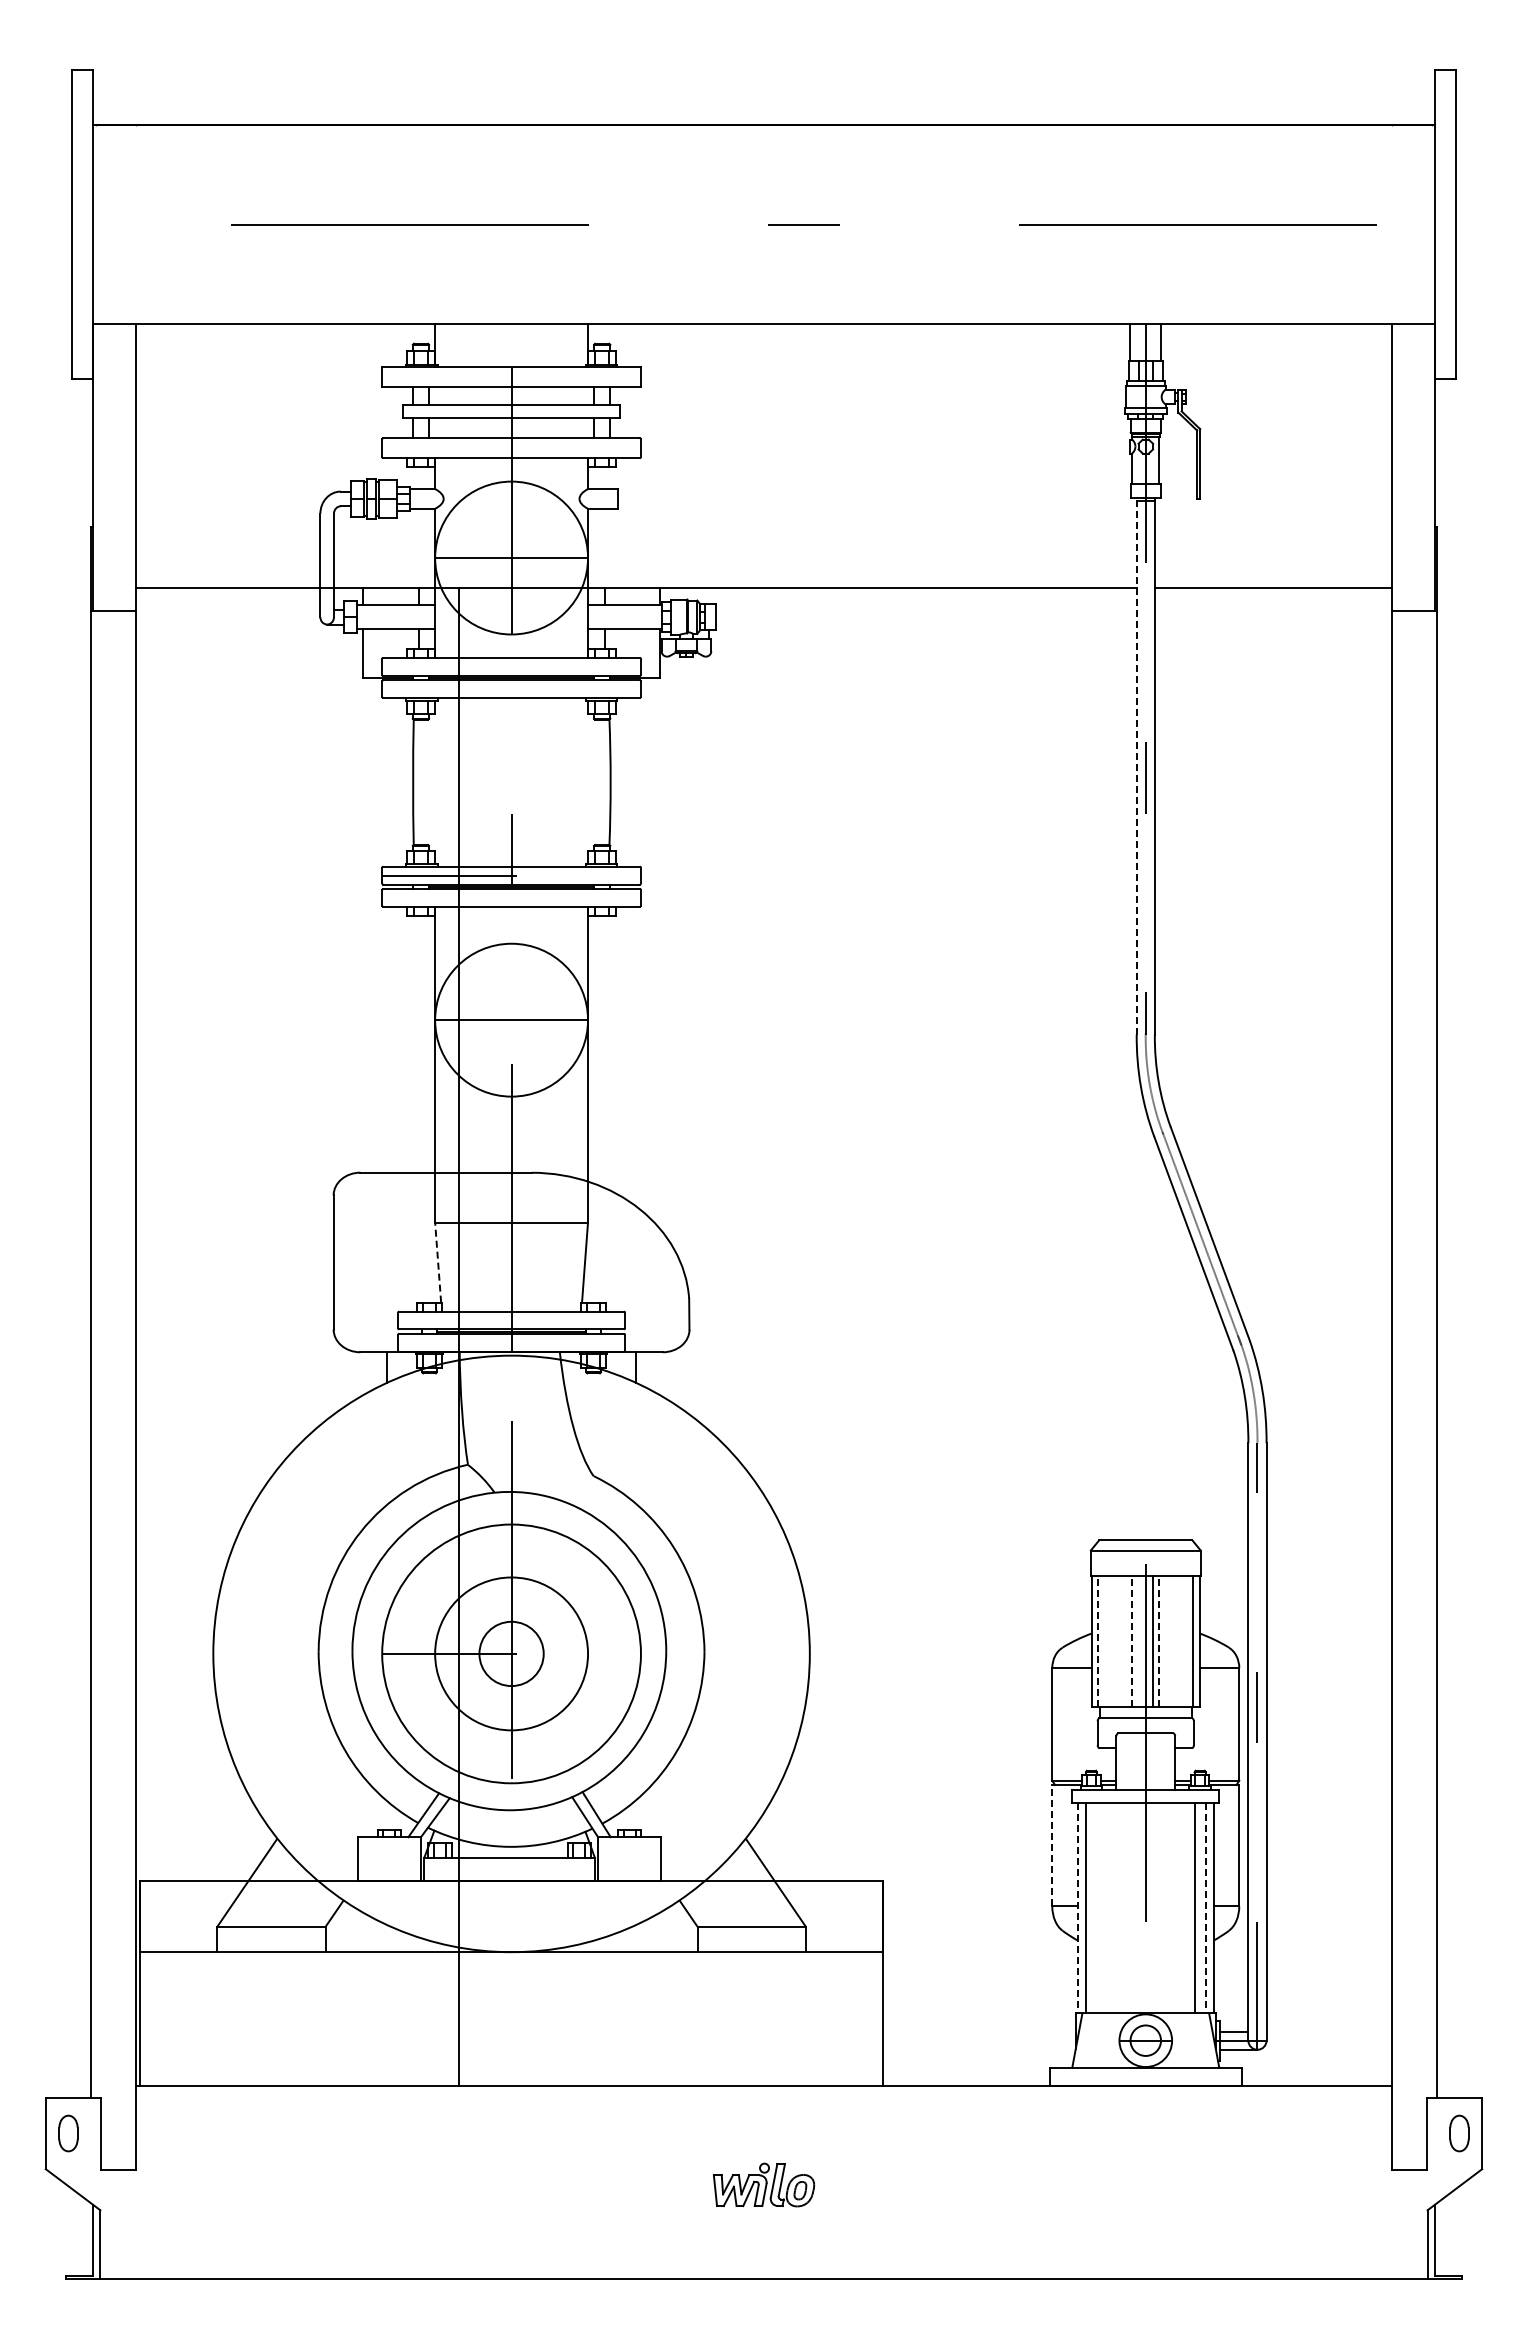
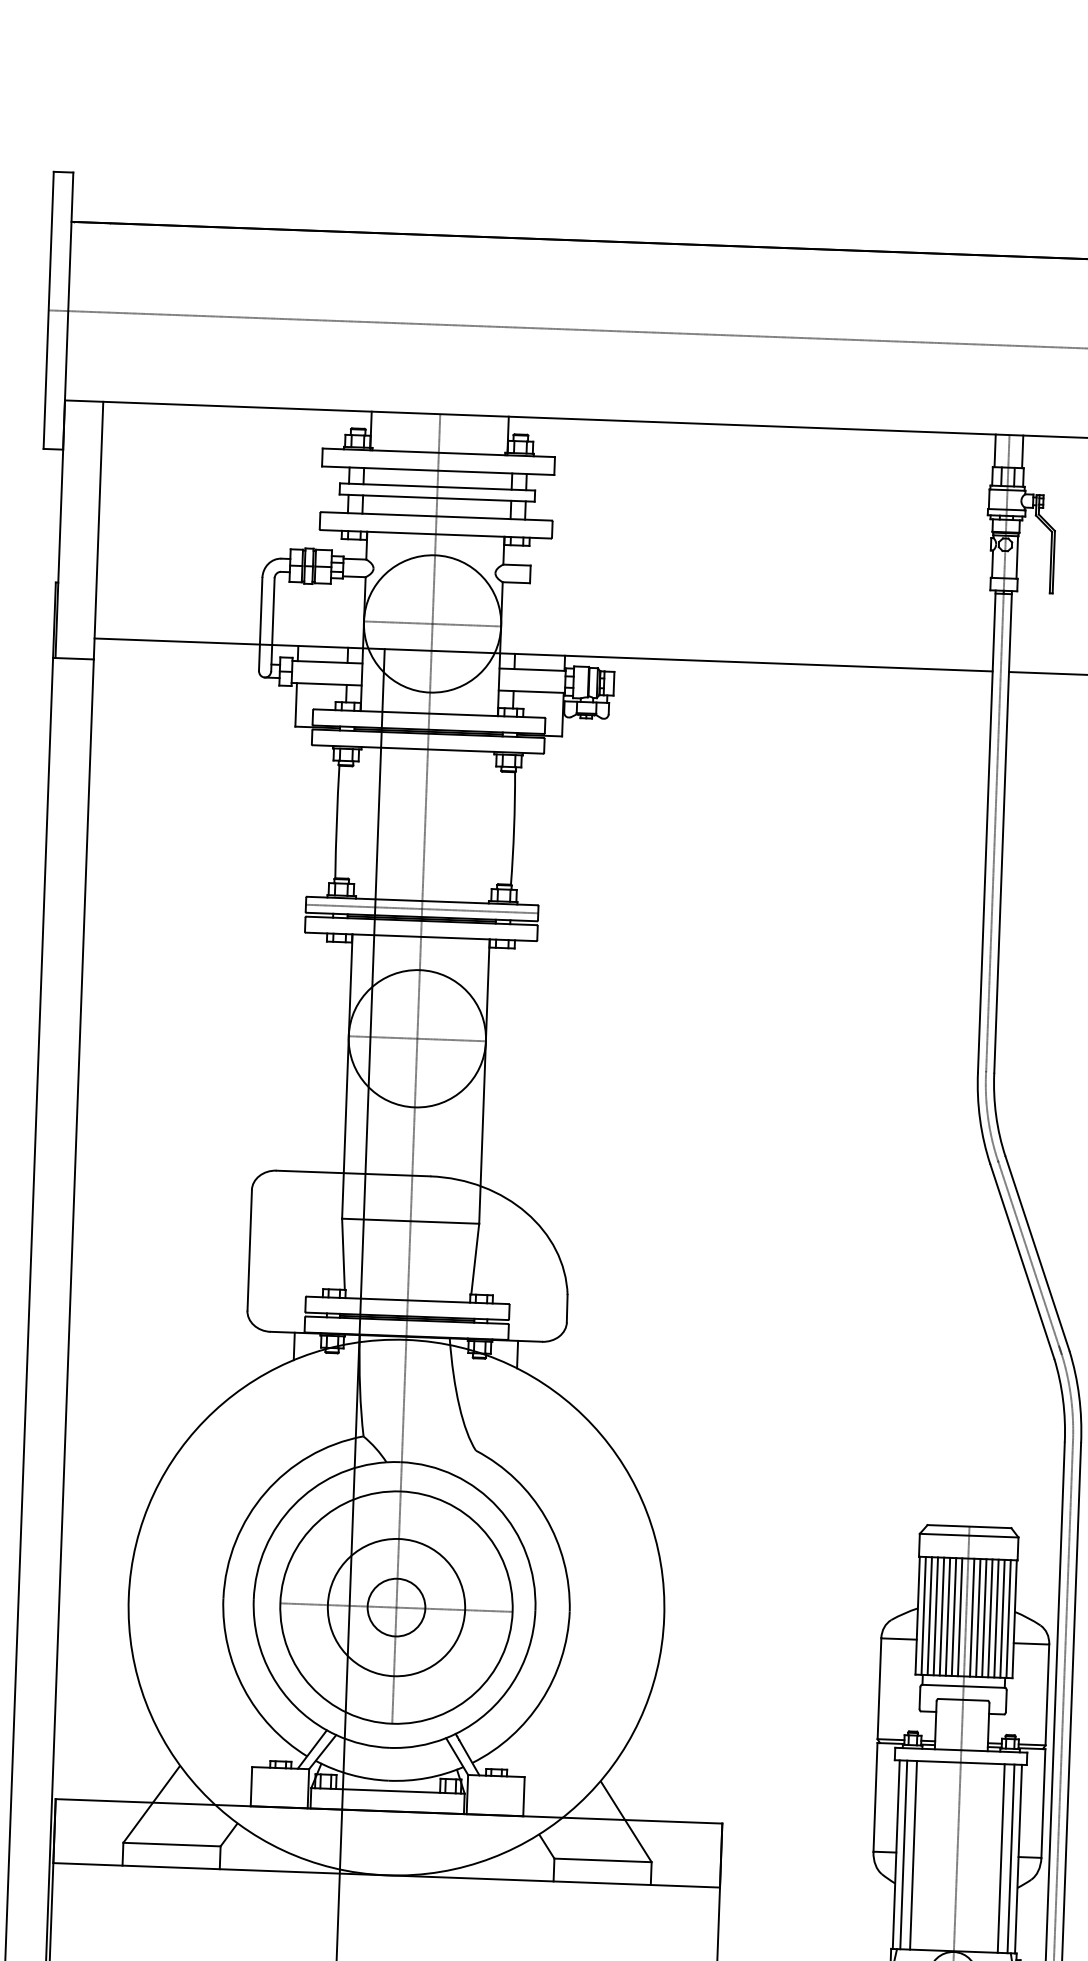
line: (1136, 765) -> (986, 830), dashed -> solid
line: (438, 1263) -> (343, 1254), dashed -> solid
line: (1098, 1641) -> (923, 1615), dashed -> solid
line: (1105, 1641) -> (930, 1616), added
line: (1112, 1641) -> (936, 1616), added
line: (1118, 1641) -> (941, 1616), added
line: (1125, 1641) -> (947, 1616), added
line: (1132, 1641) -> (954, 1616), dashed -> solid
line: (1139, 1641) -> (960, 1617), added
line: (1159, 1641) -> (978, 1617), dashed -> solid
line: (1166, 1641) -> (984, 1618), added
line: (1172, 1641) -> (990, 1618), added
line: (1179, 1641) -> (996, 1618), added
line: (1186, 1641) -> (1002, 1618), added
line: (1052, 1845) -> (875, 1797), dashed -> solid
line: (1077, 1908) -> (896, 1854), dashed -> solid
line: (1096, 1908) -> (913, 1855), added
line: (1205, 1908) -> (1010, 1858), dashed -> solid

